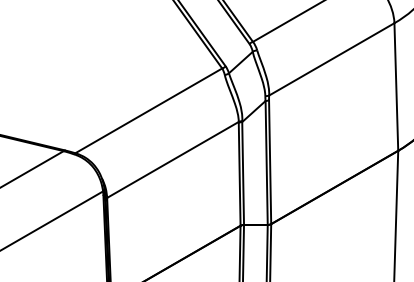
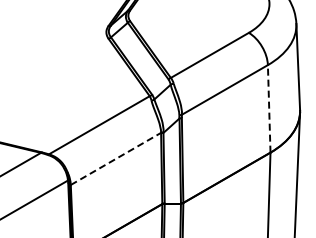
line: (396, 86) -> (269, 108), solid -> dashed
line: (173, 159) -> (116, 158), solid -> dashed

